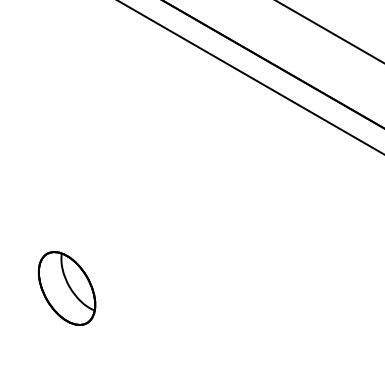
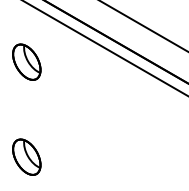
part: (66, 91) -> (26, 61), added

